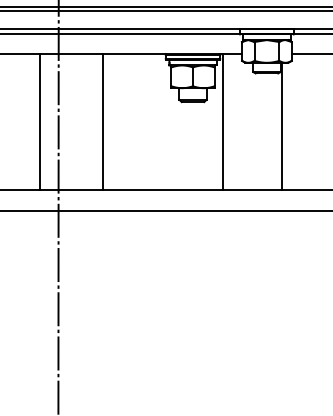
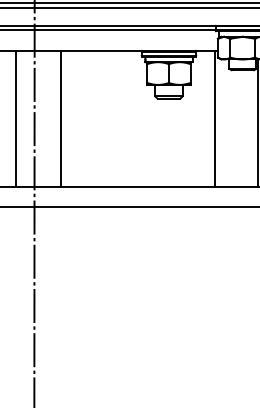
line: (102, 122) -> (61, 119), moved
line: (222, 122) -> (214, 119), moved

